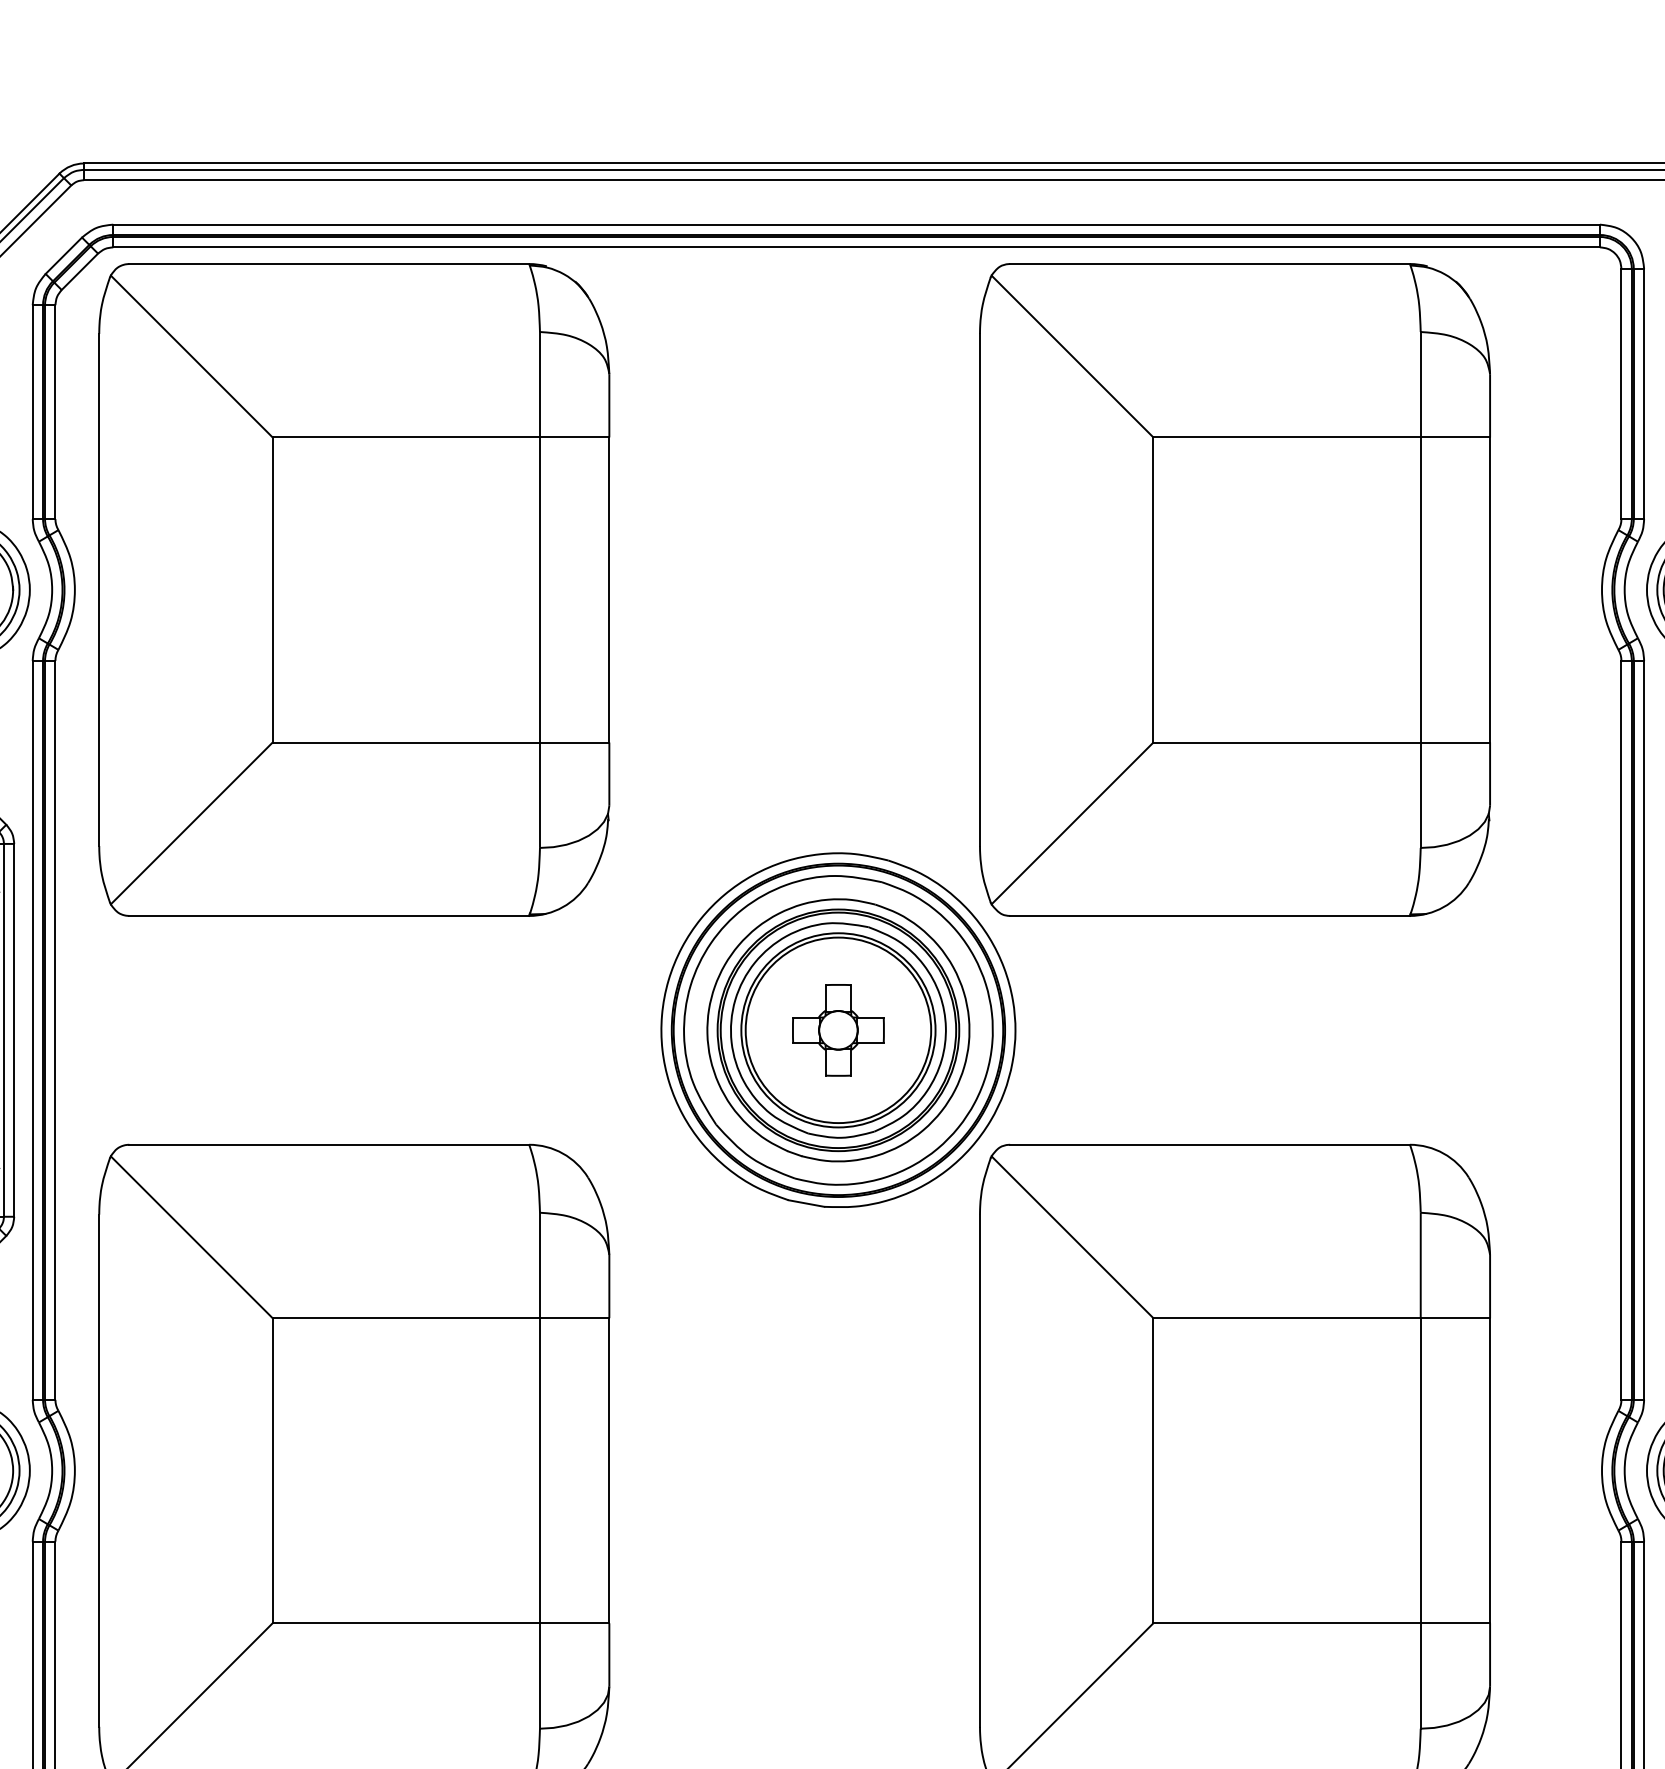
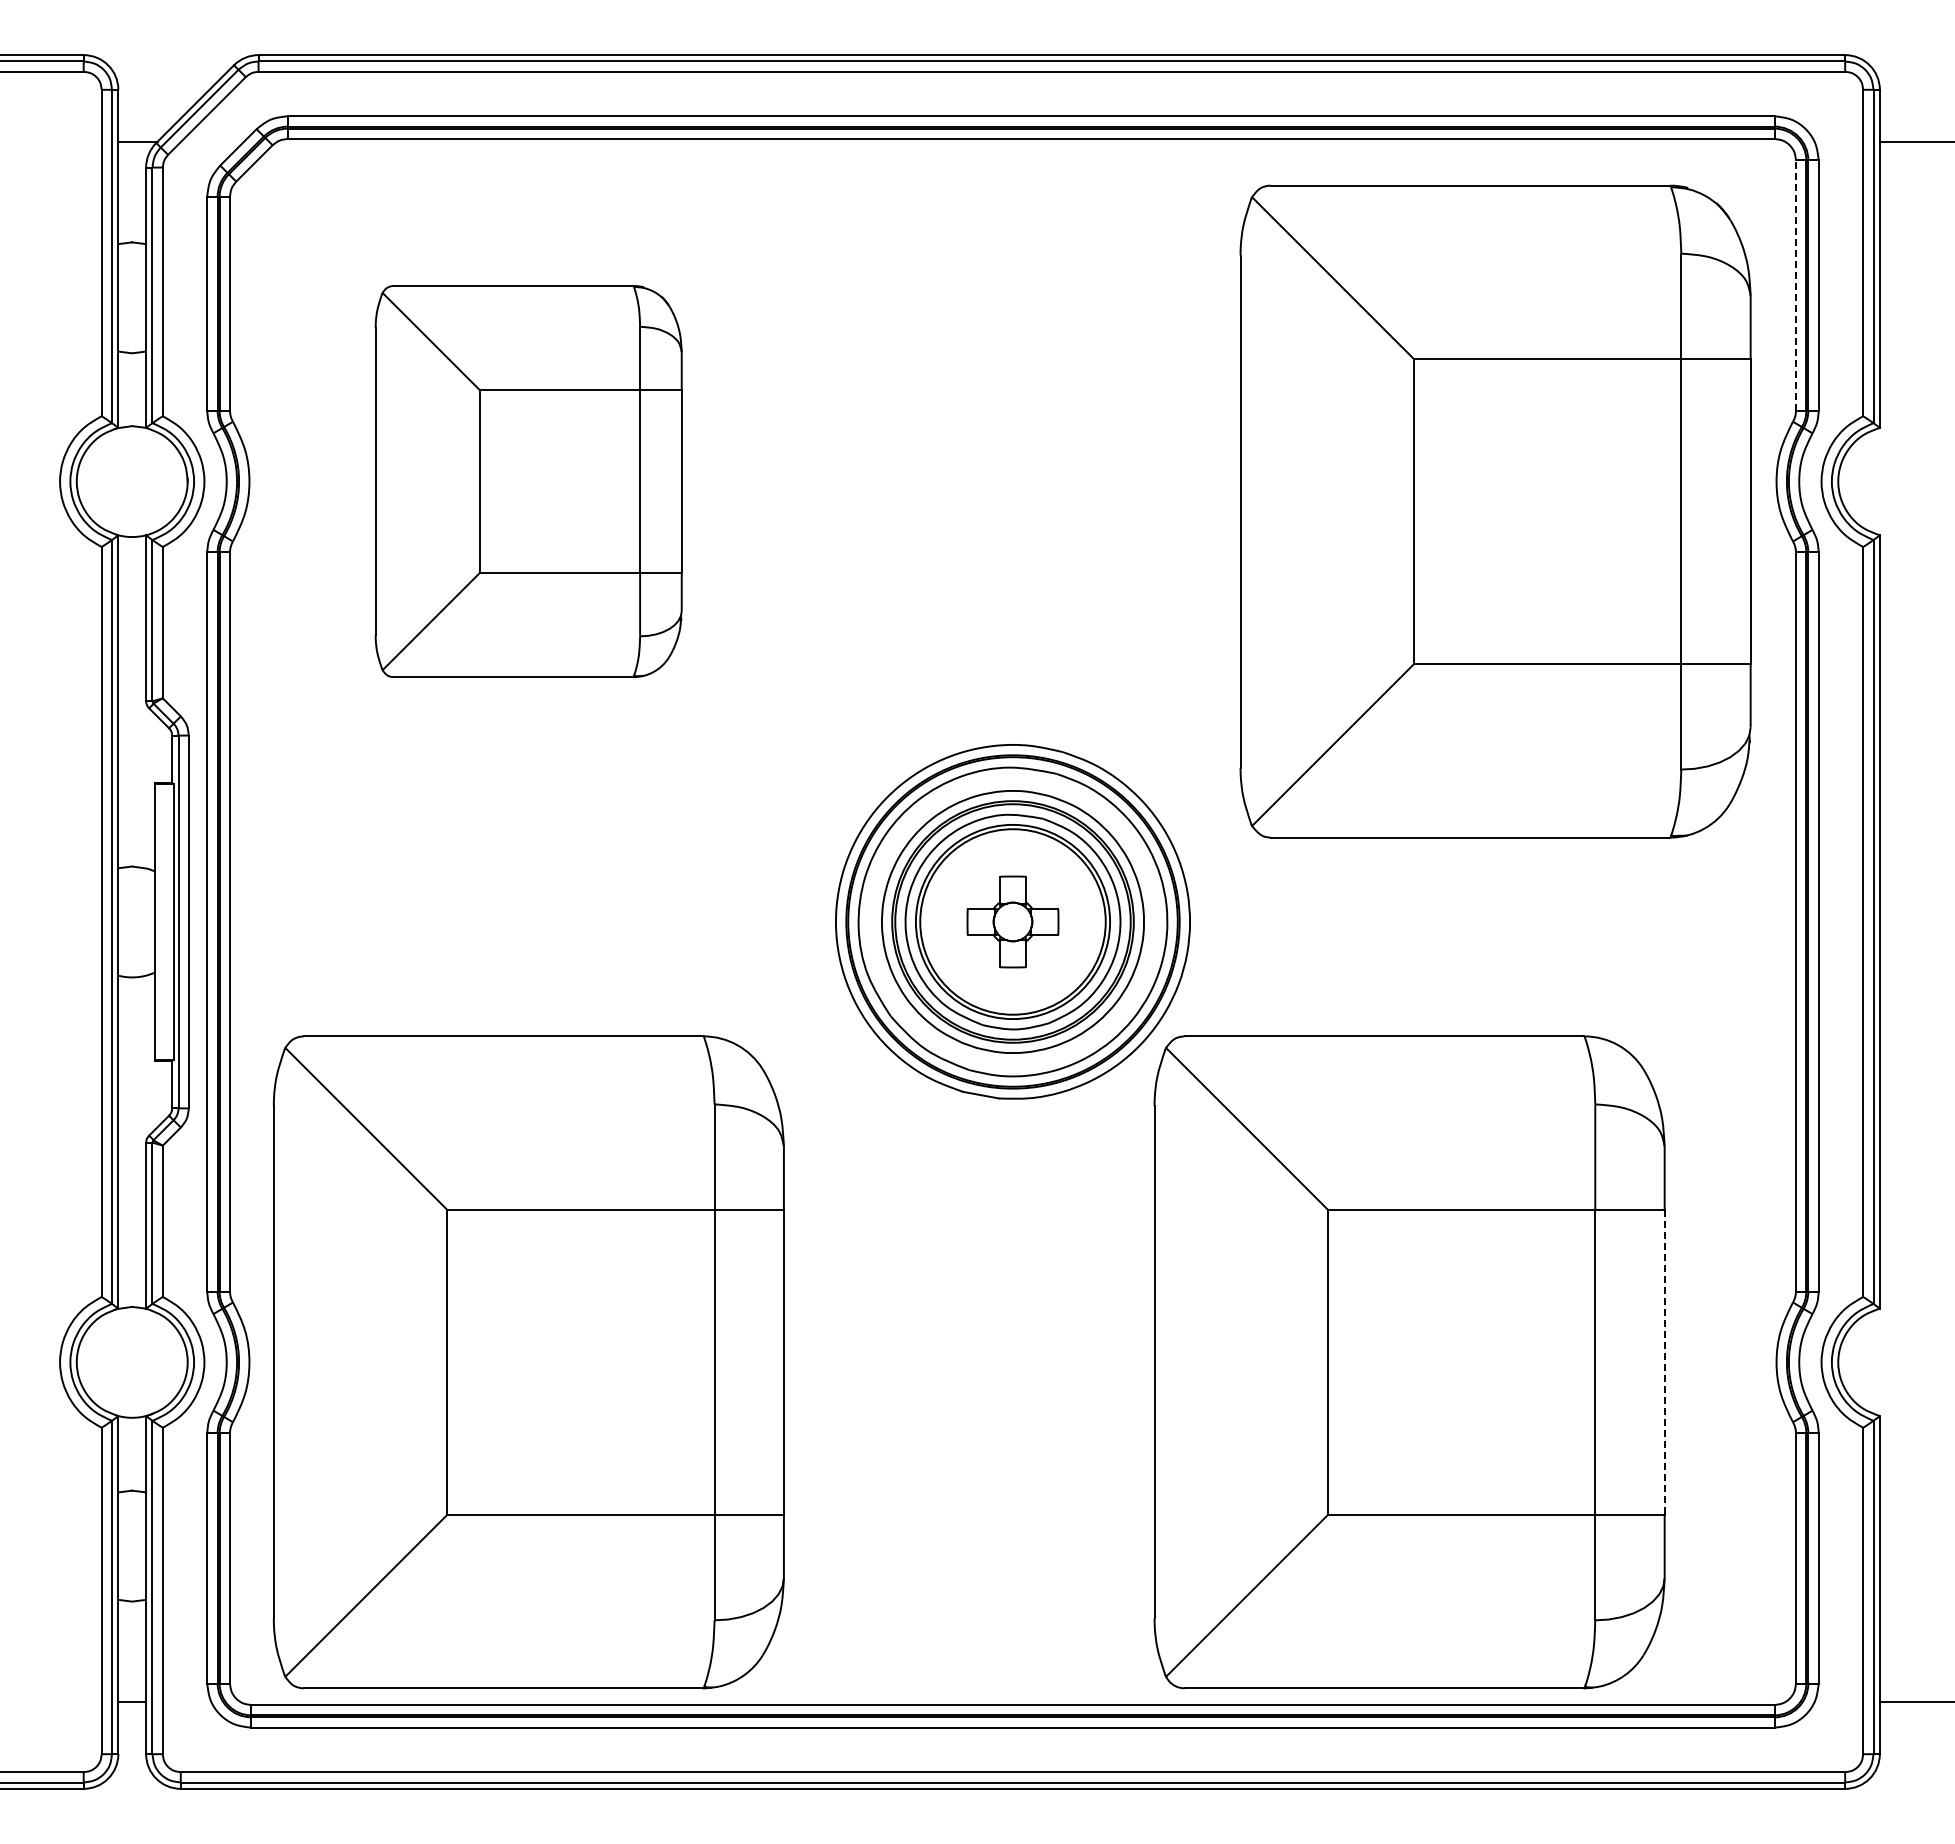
line: (1621, 393) -> (1796, 285), solid -> dashed
part: (353, 589) -> (528, 481), size x0.6
part: (1234, 589) -> (1495, 511), moved
line: (1489, 1470) -> (1664, 1362), solid -> dashed

